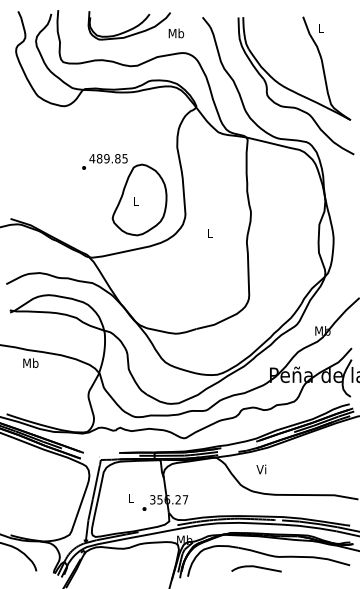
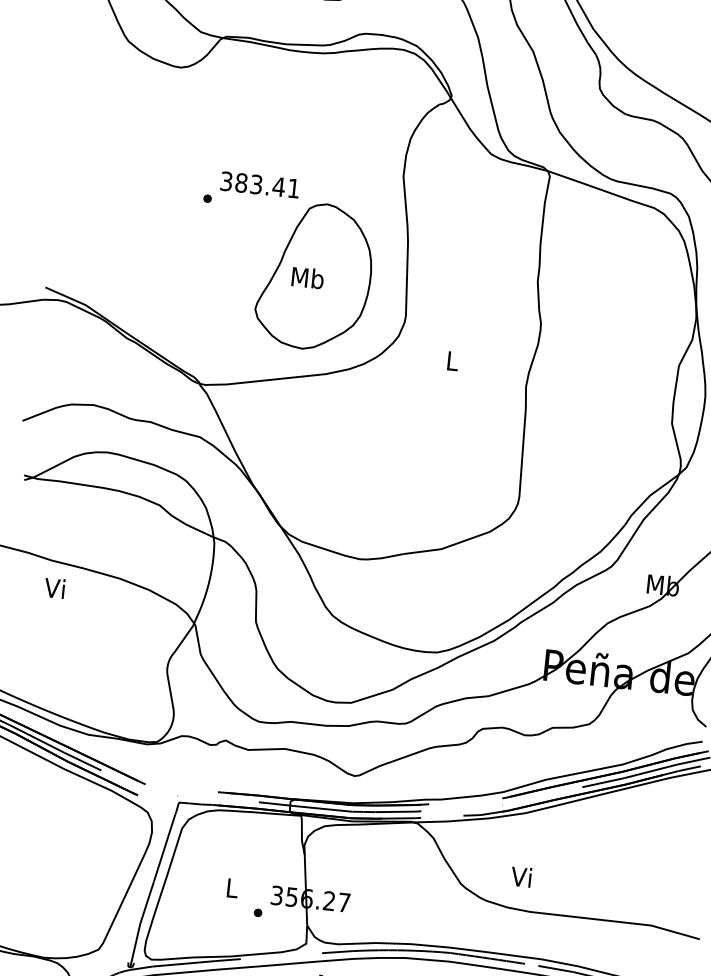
text: (108, 158) -> (259, 184), 489.85 -> 383.41
text: (135, 200) -> (306, 276), L -> Mb
text: (30, 362) -> (55, 586), Mb -> Vi
text: (261, 469) -> (521, 877), moved

